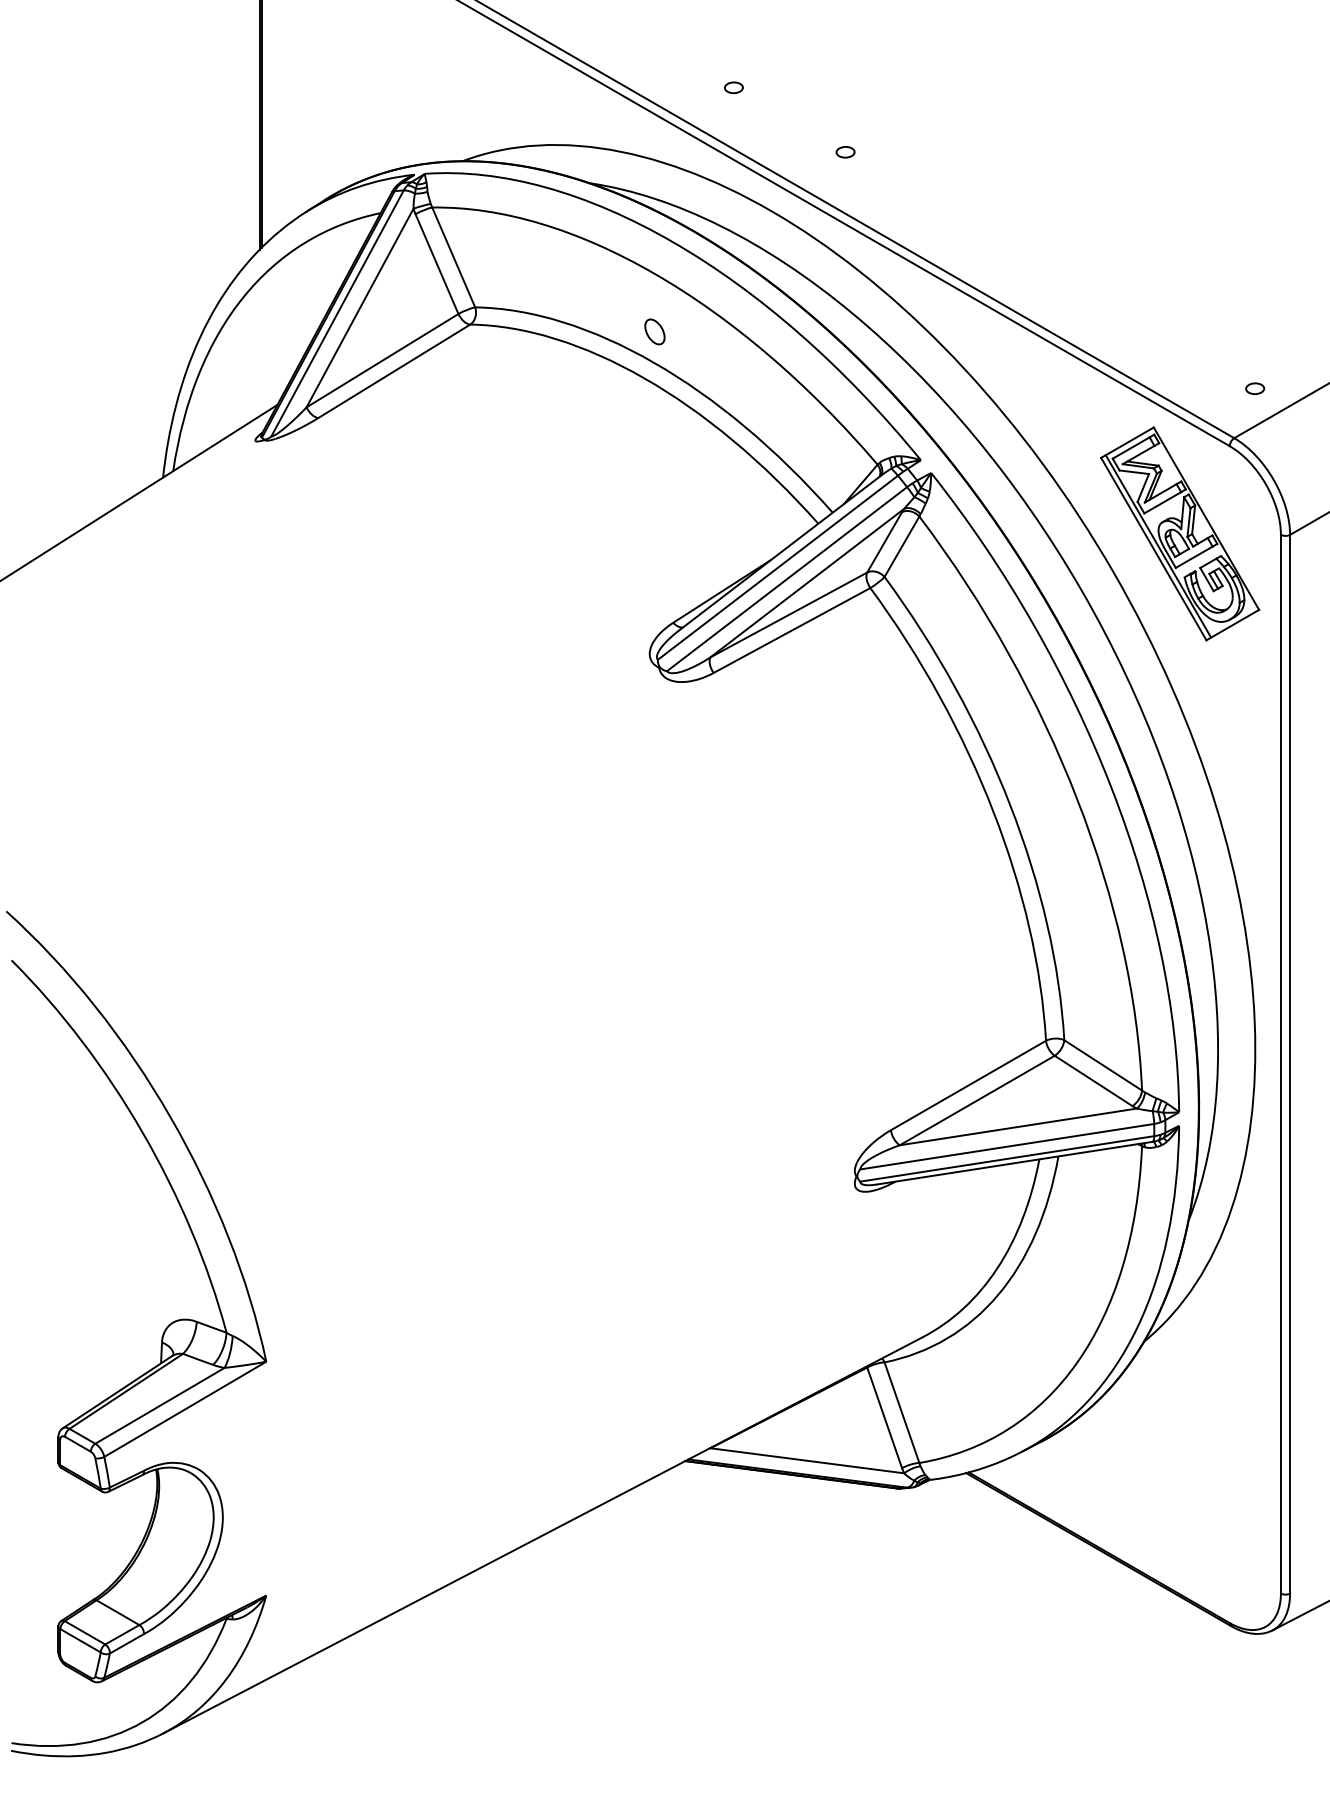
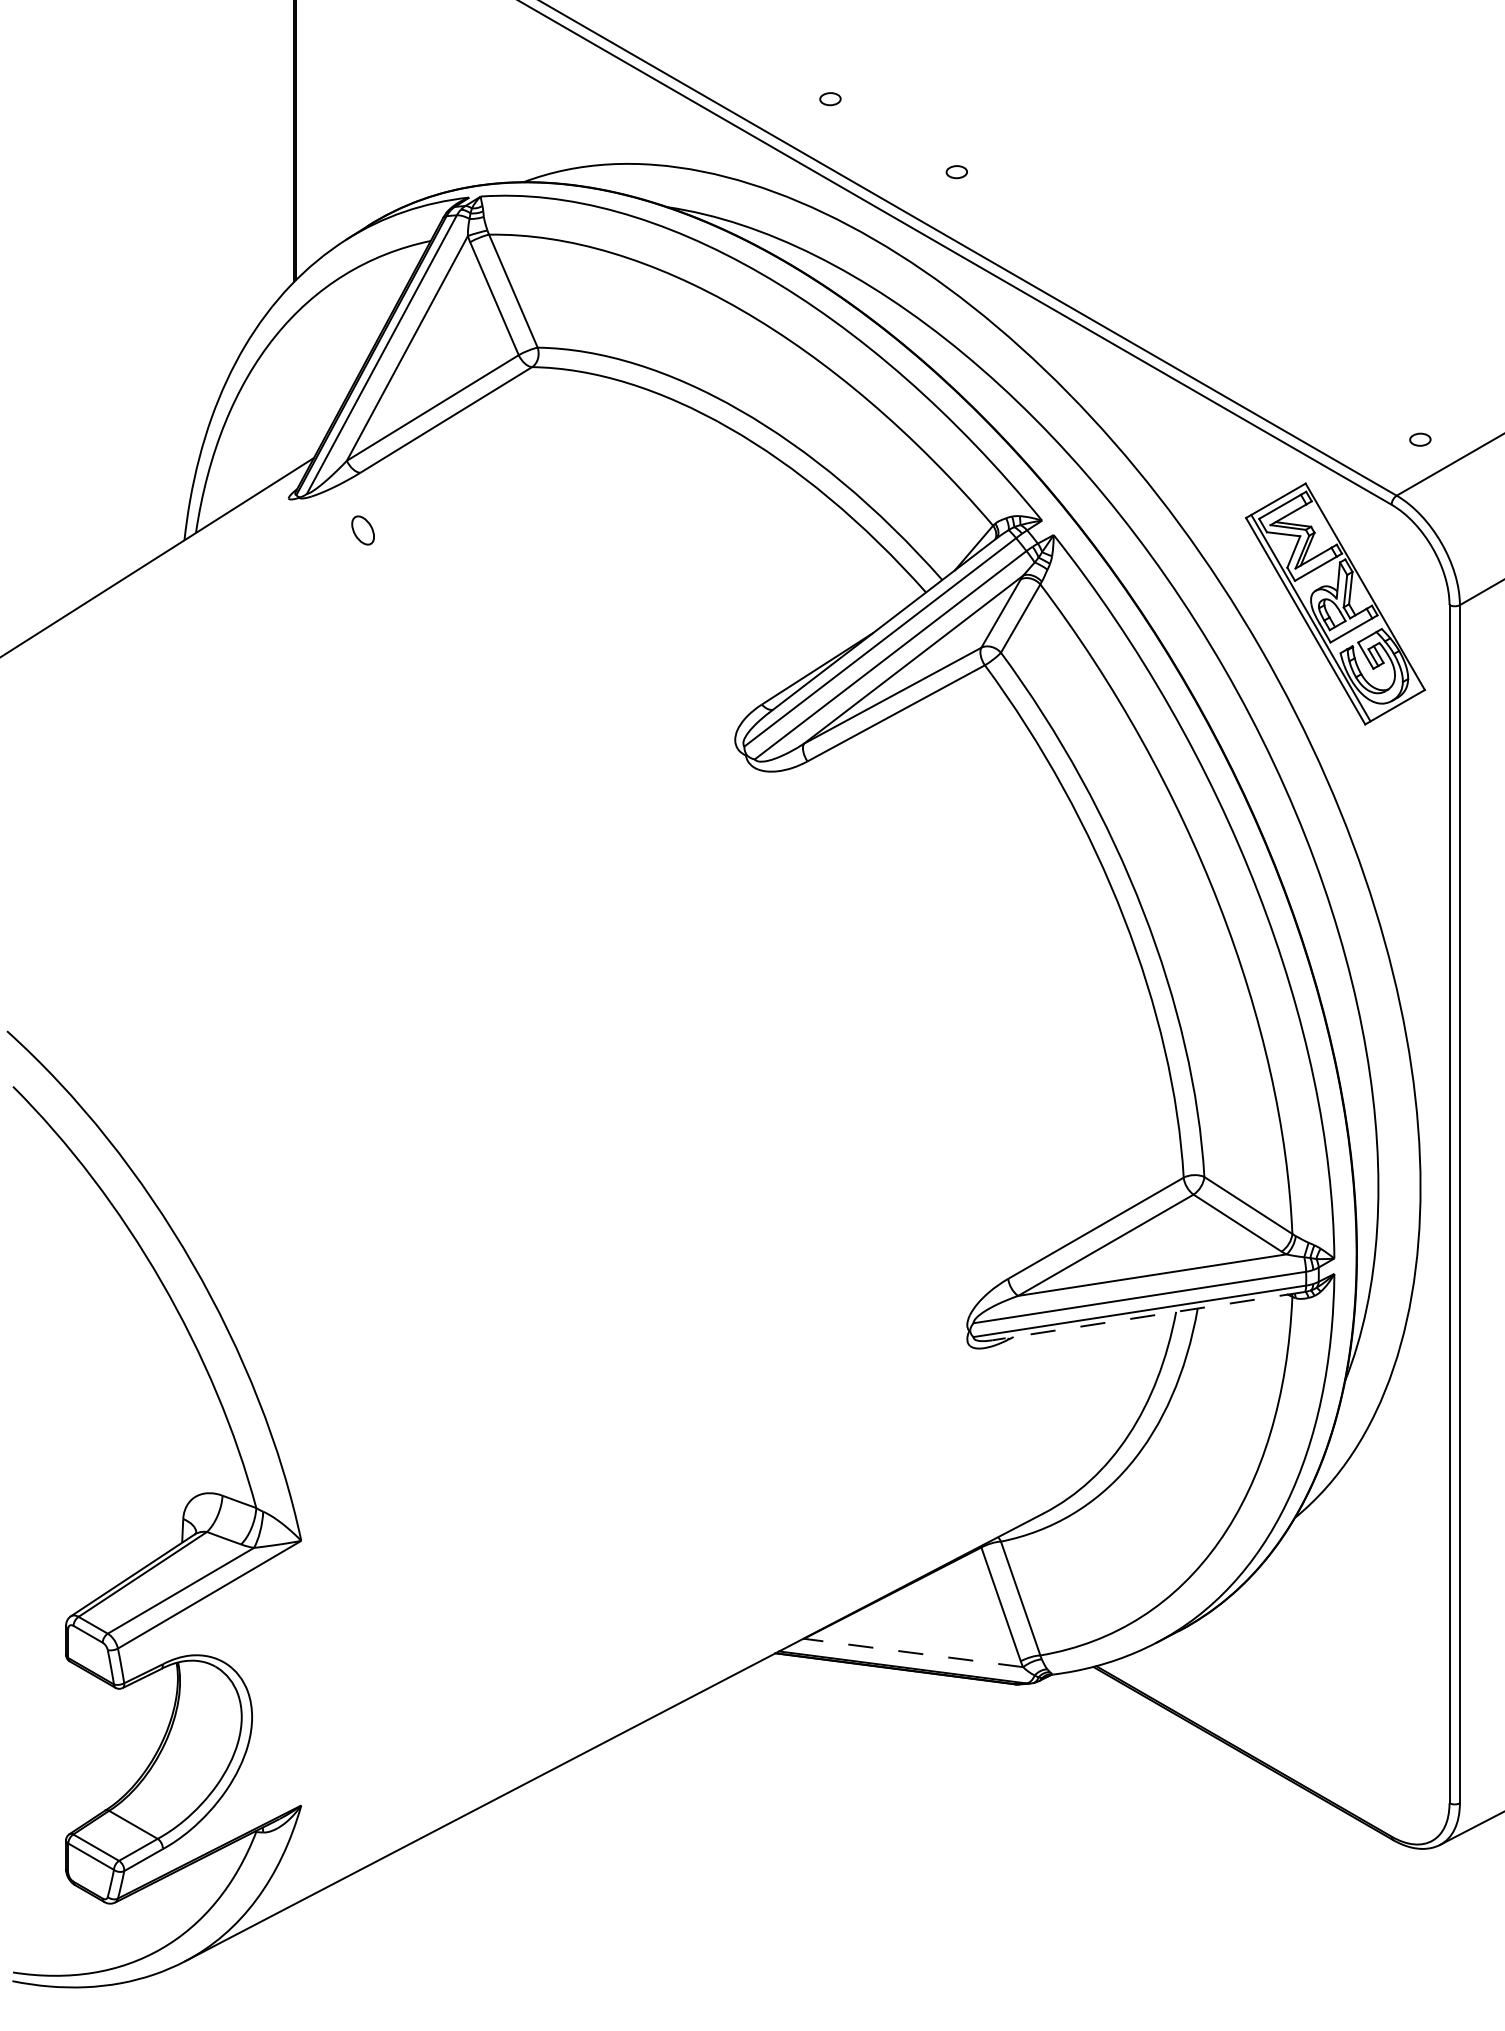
part: (654, 331) -> (362, 530), moved
line: (1014, 1163) -> (1148, 1316), solid -> dashed
line: (807, 1460) -> (913, 1652), solid -> dashed

